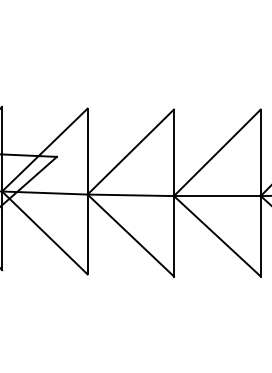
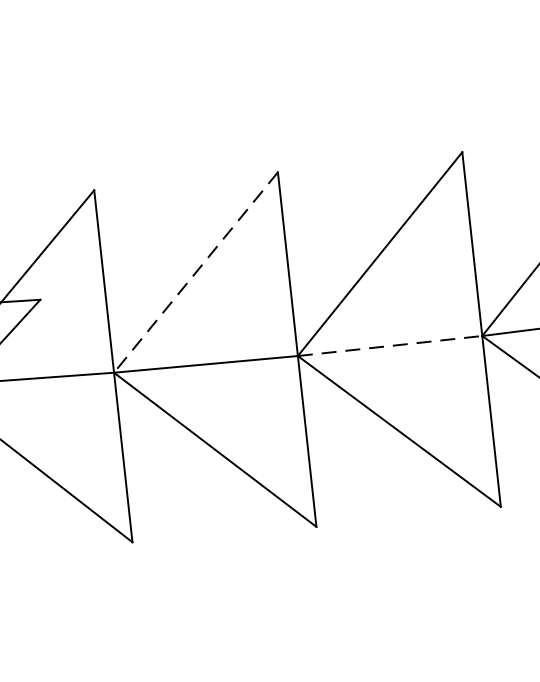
line: (130, 152) -> (195, 273), solid -> dashed
line: (217, 196) -> (390, 346), solid -> dashed

